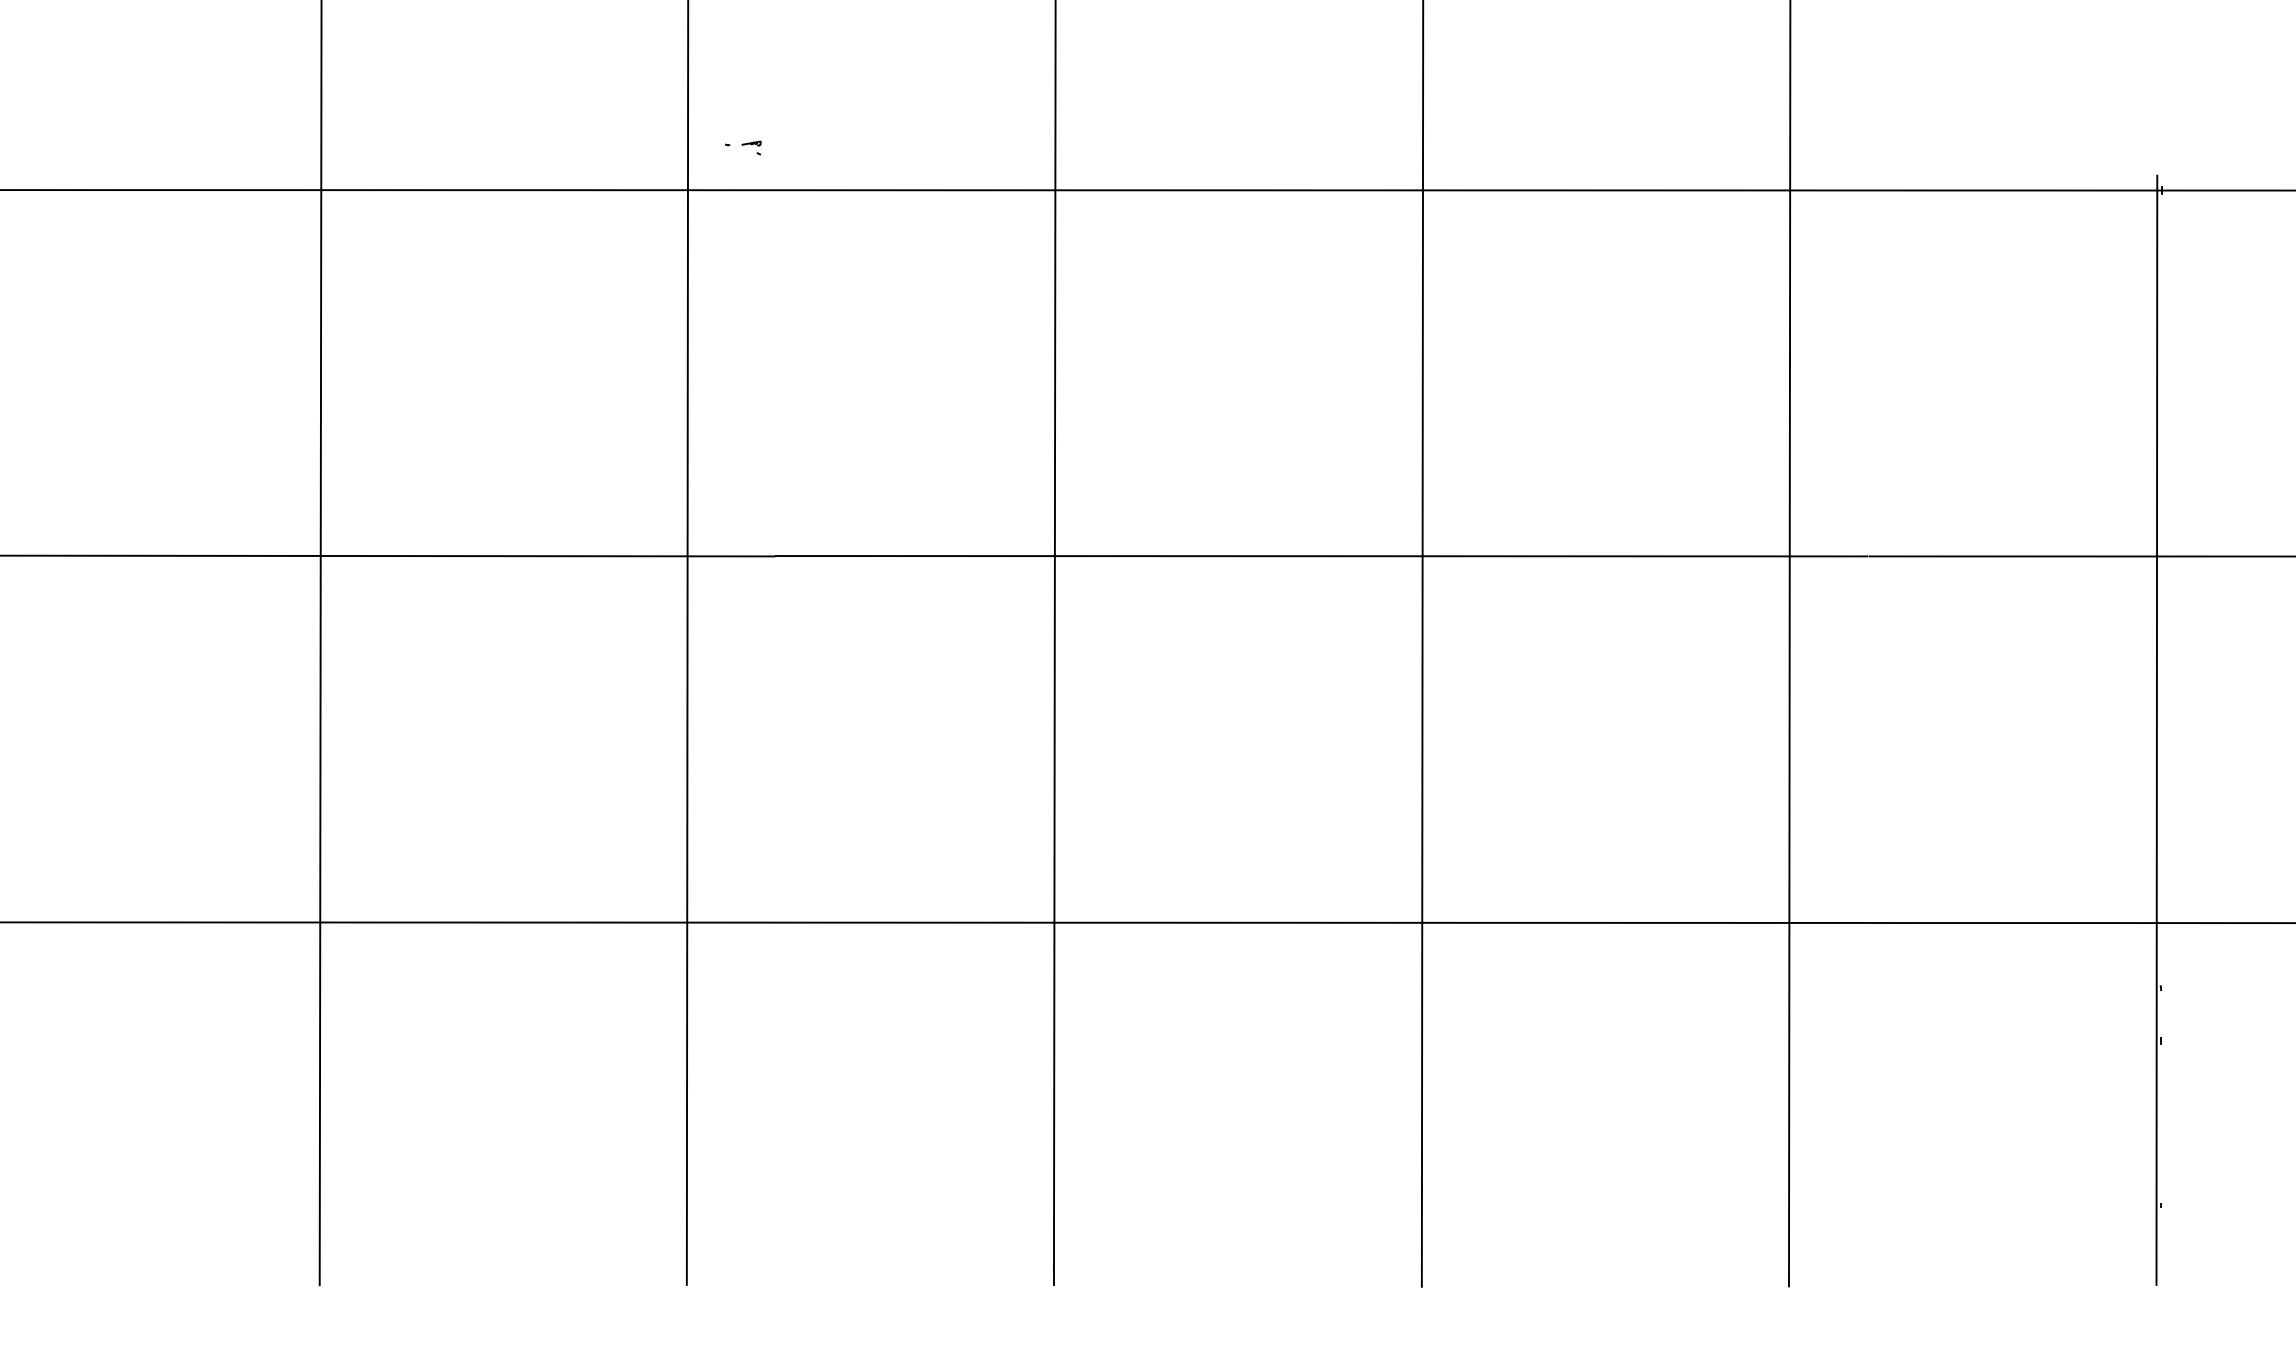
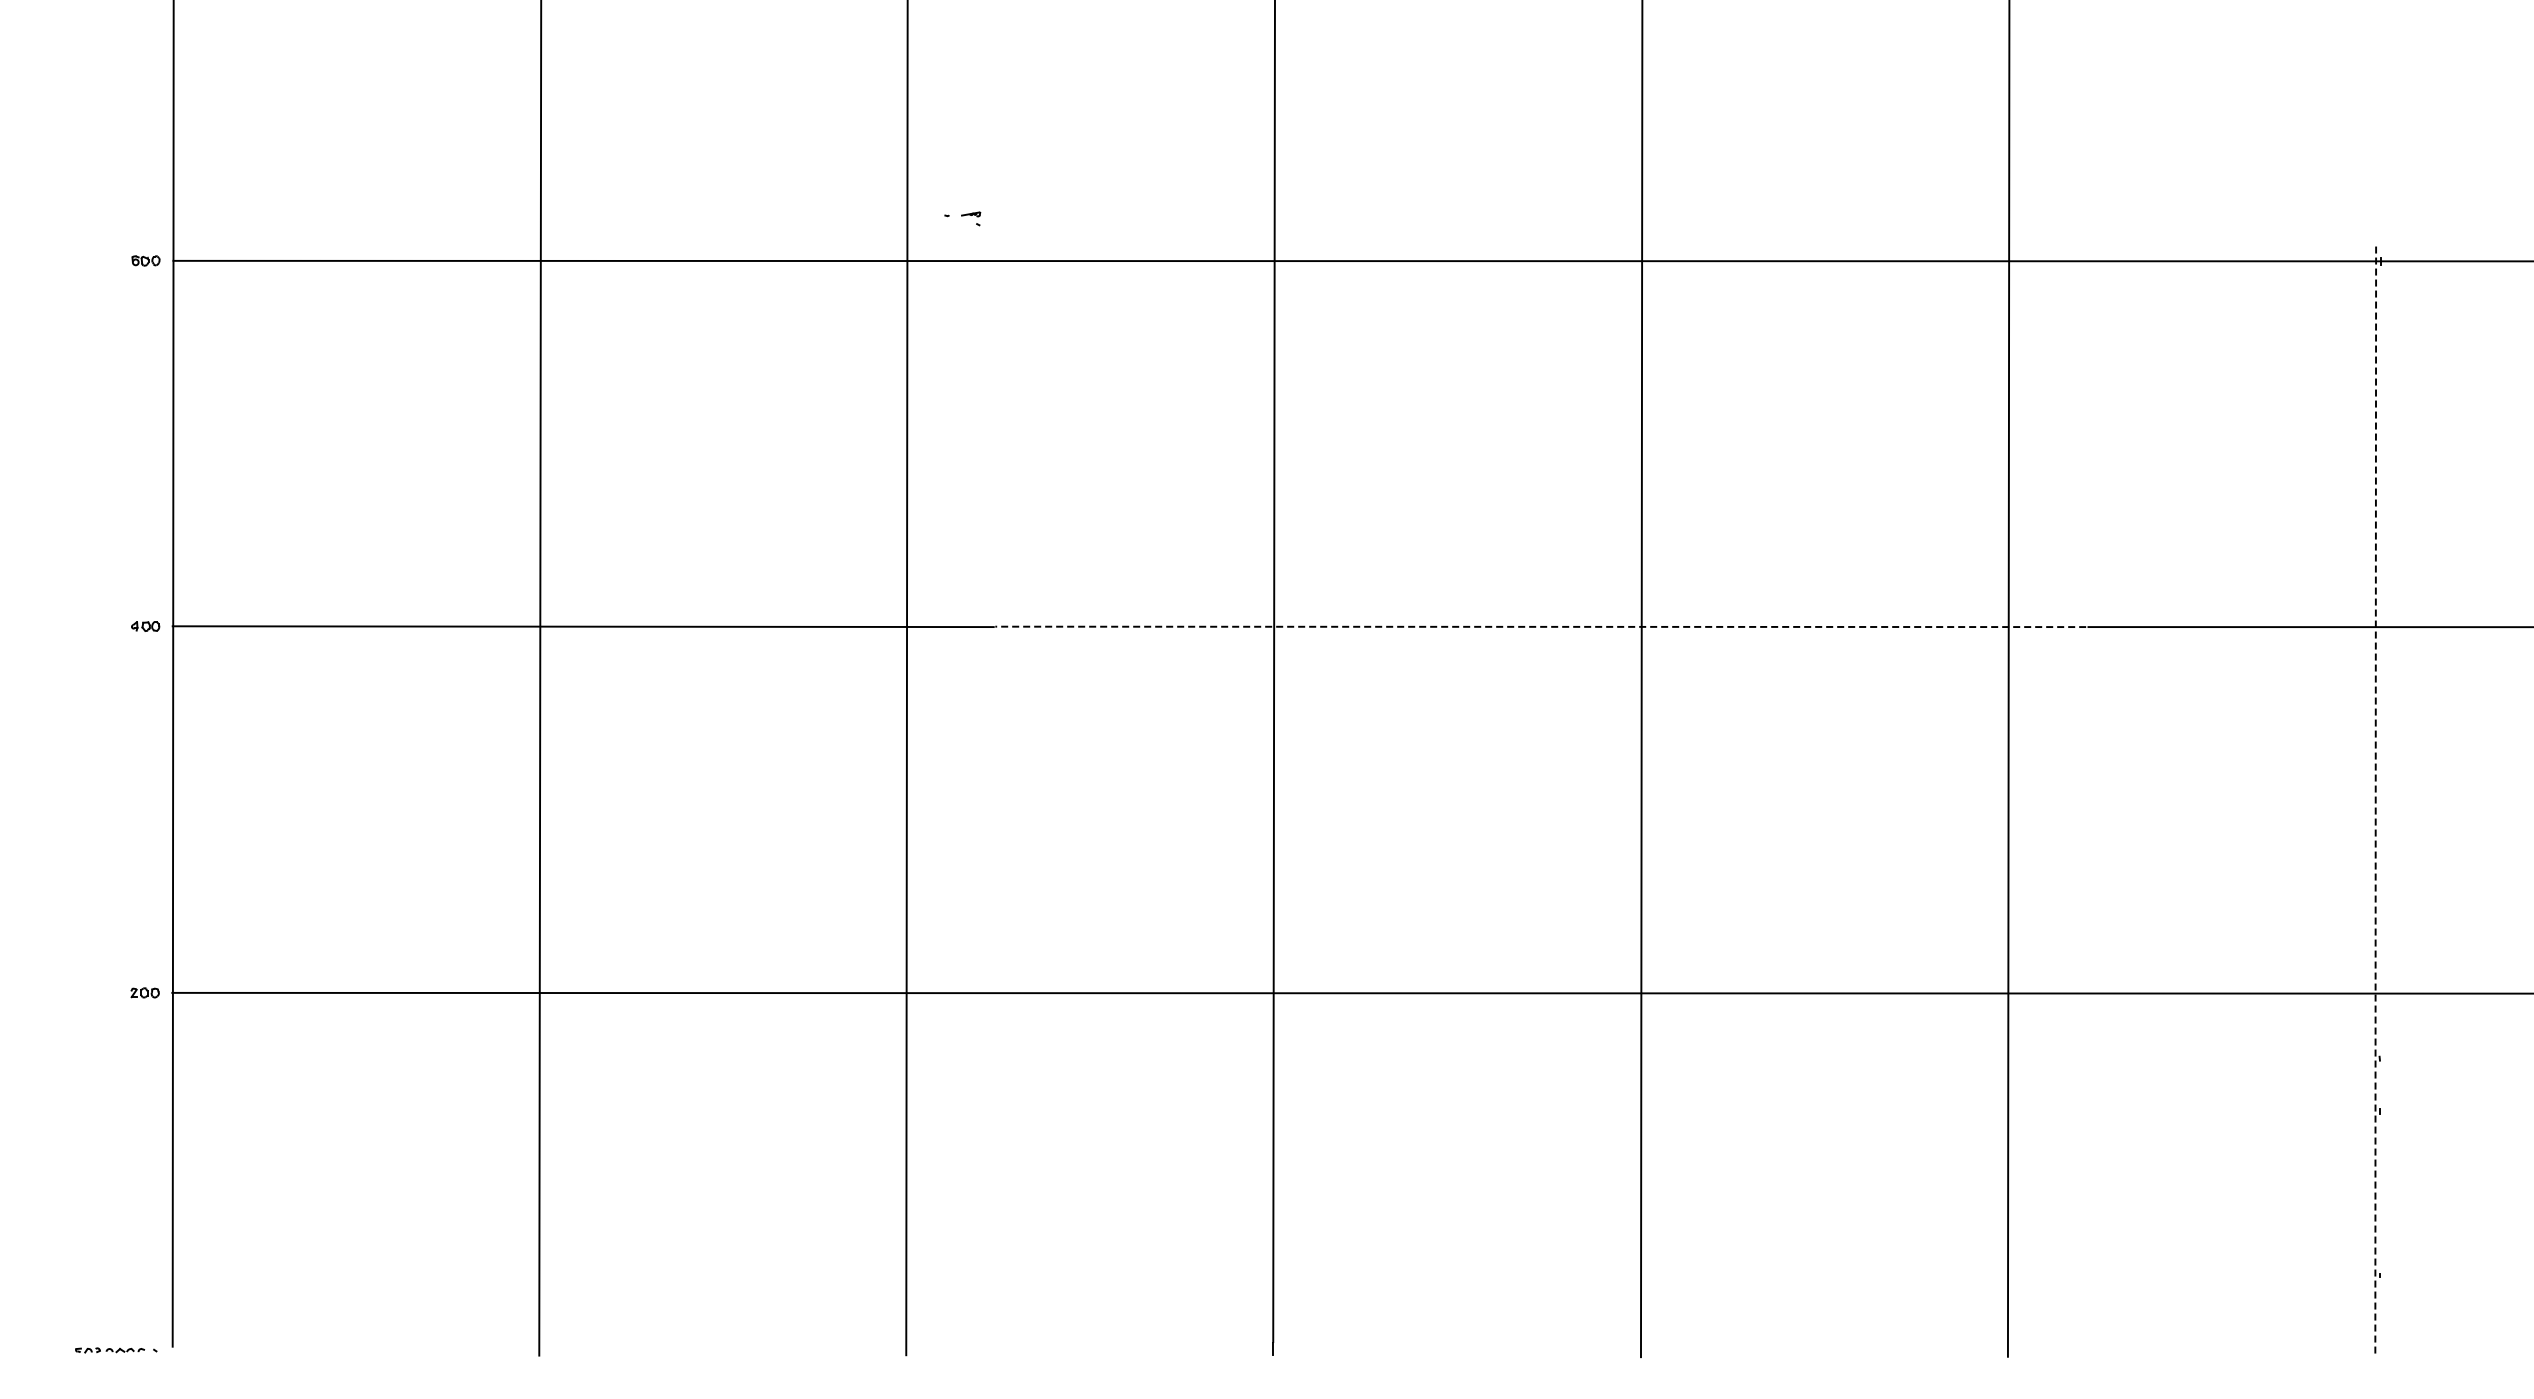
line: (1321, 555) -> (1540, 626), solid -> dashed
line: (2156, 730) -> (2375, 801), solid -> dashed

